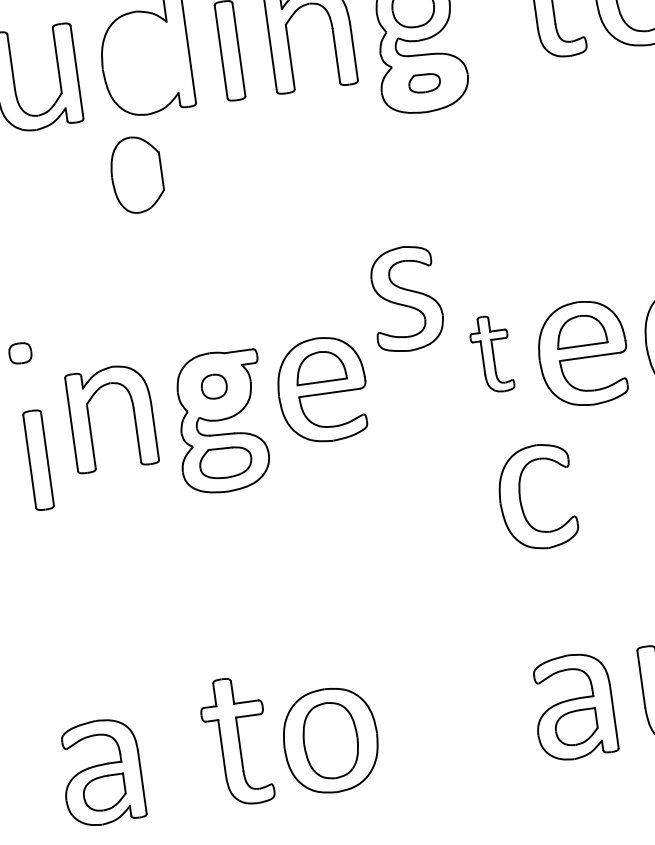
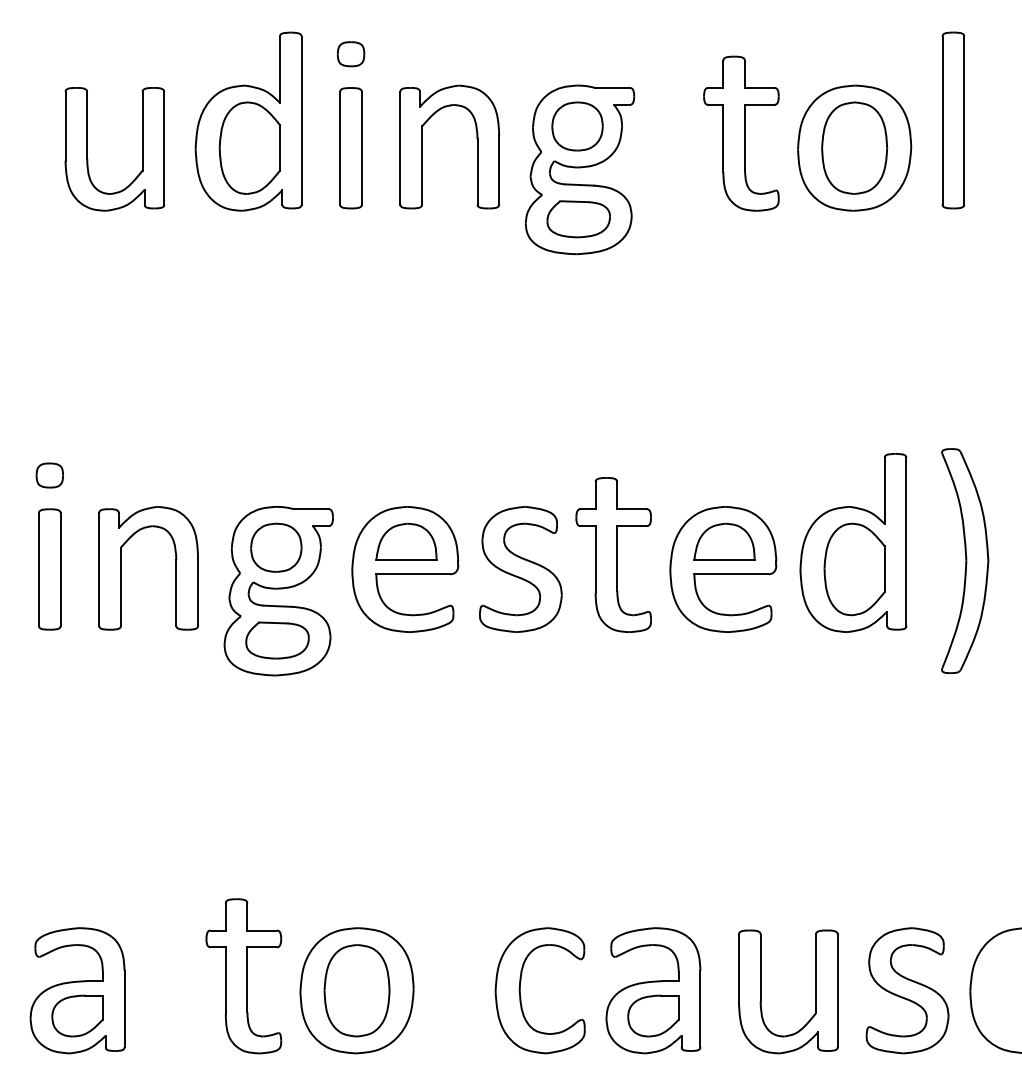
part: (424, 83) -> (578, 219), size x1.67
part: (136, 174) -> (249, 147), moved
part: (406, 298) -> (520, 569), moved
part: (491, 353) -> (613, 554), size x1.67
part: (214, 386) -> (276, 547), size x1.67
part: (38, 460) -> (49, 569), moved
part: (520, 499) -> (520, 990), moved

